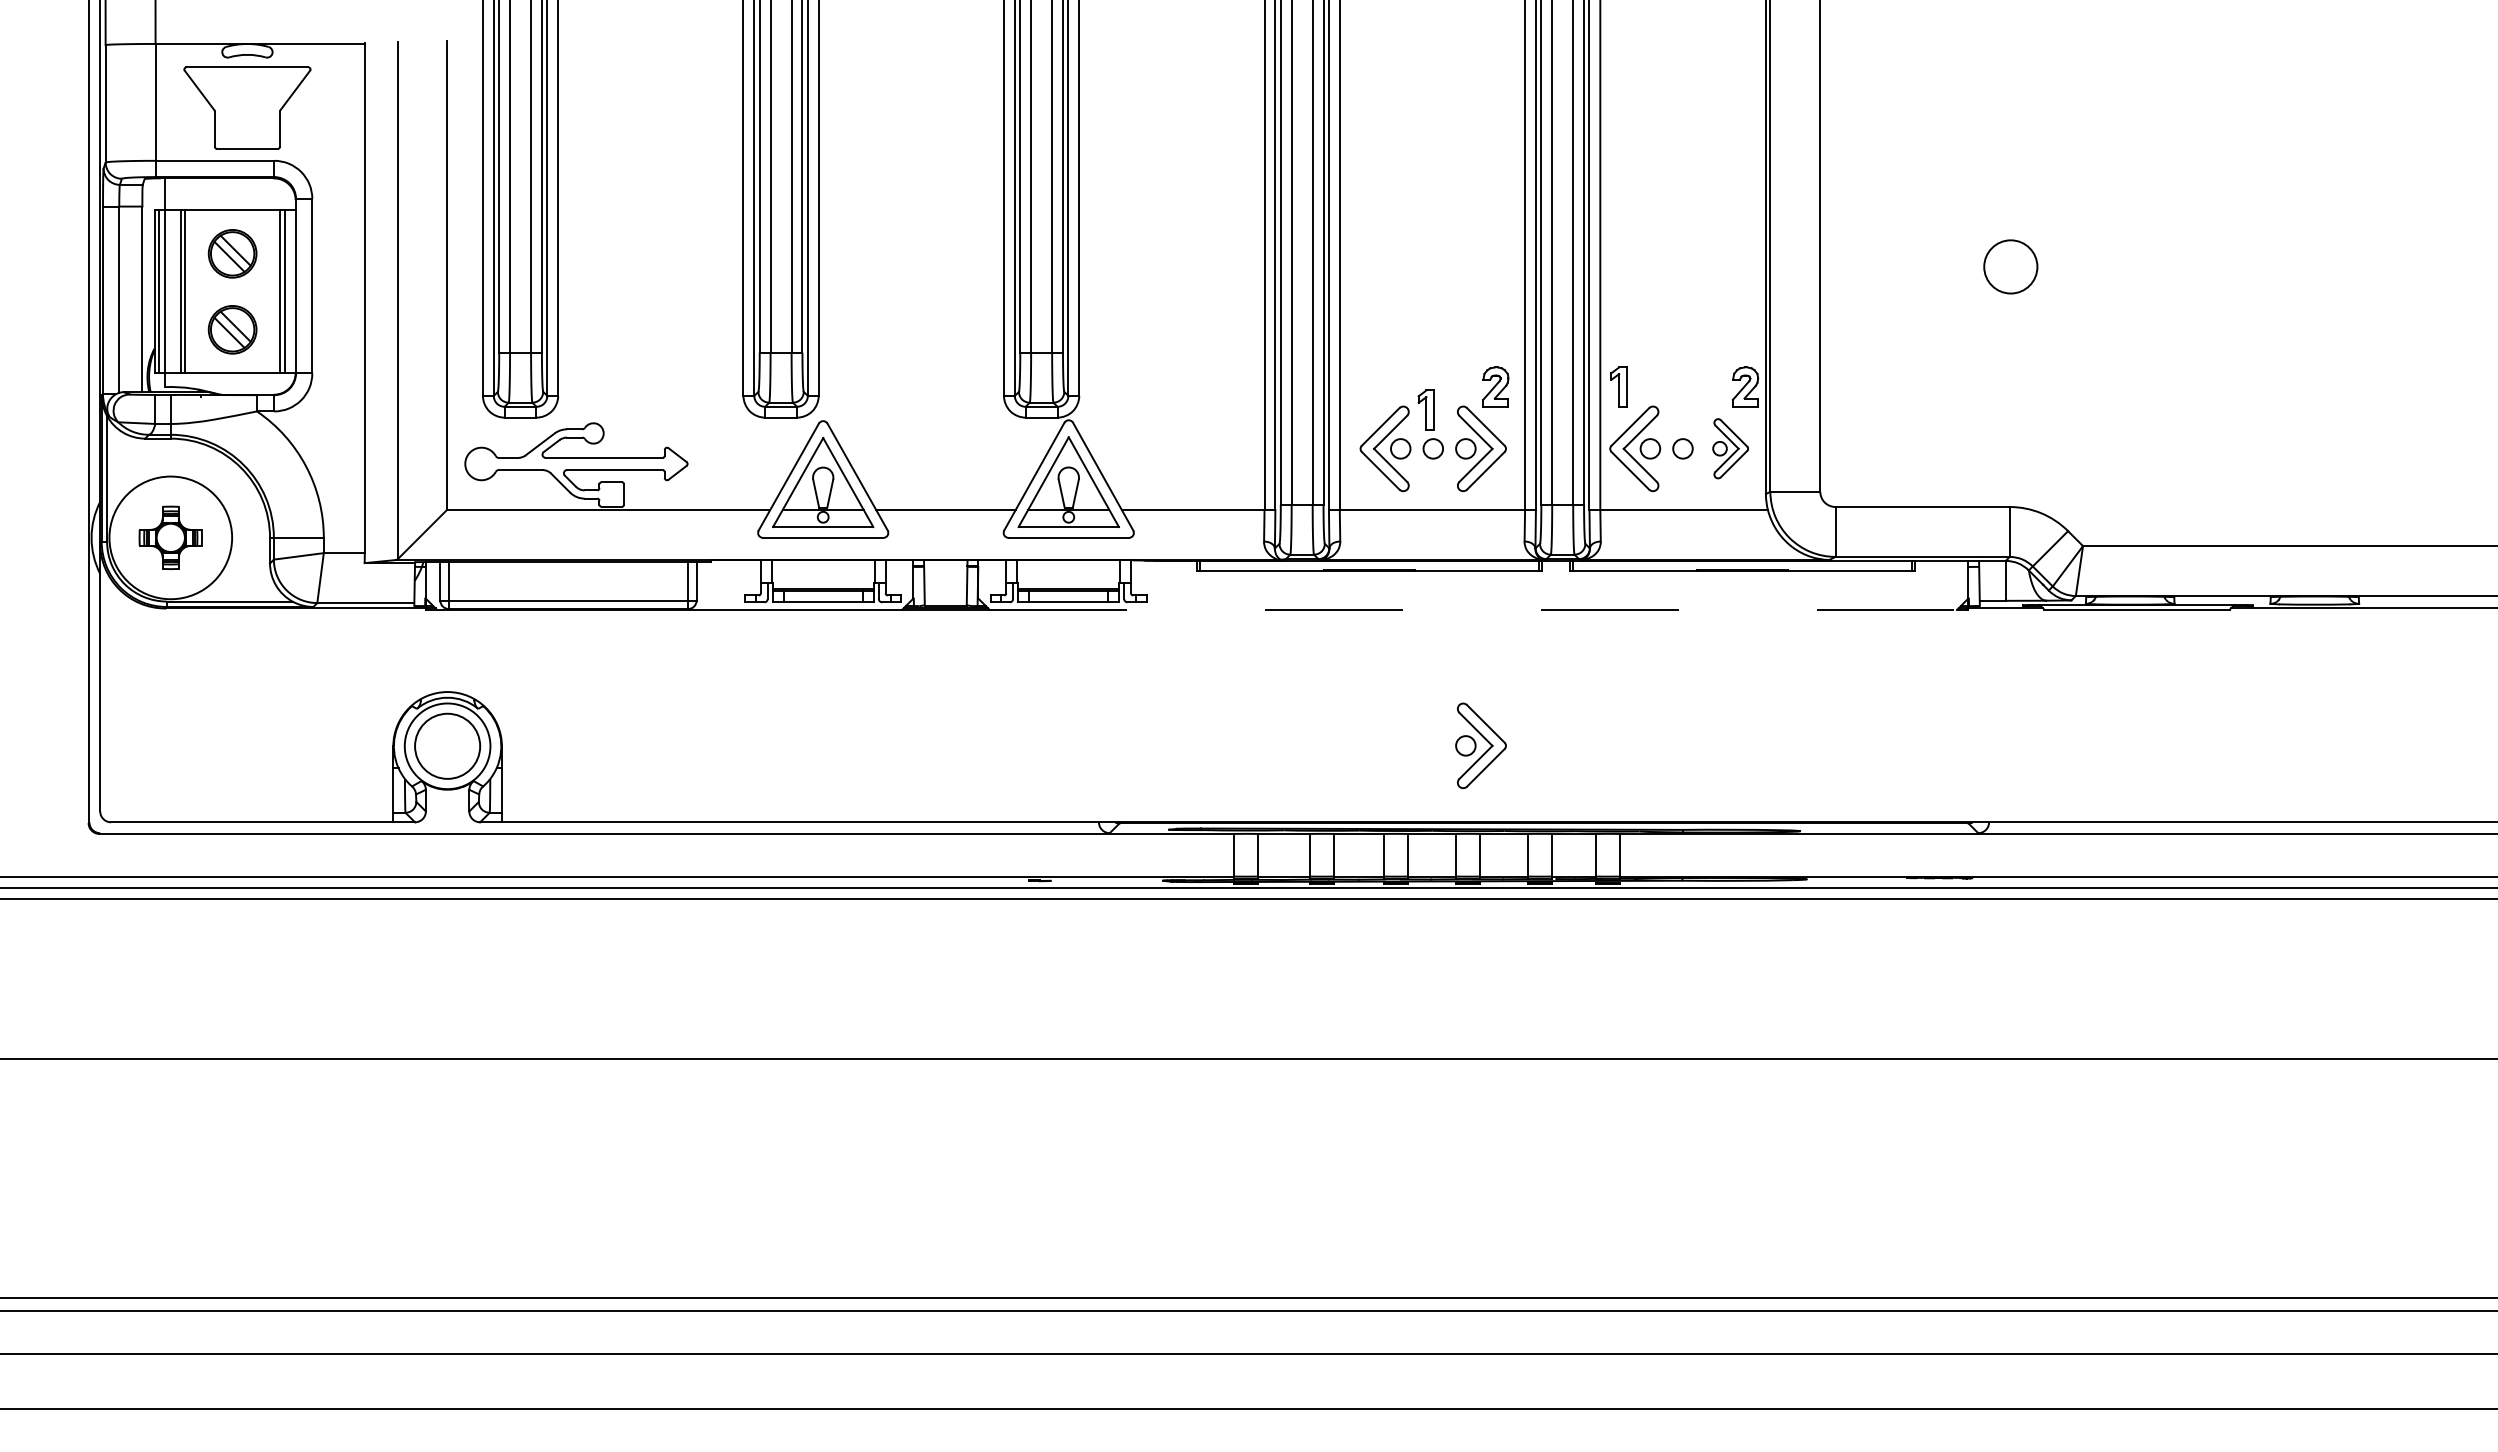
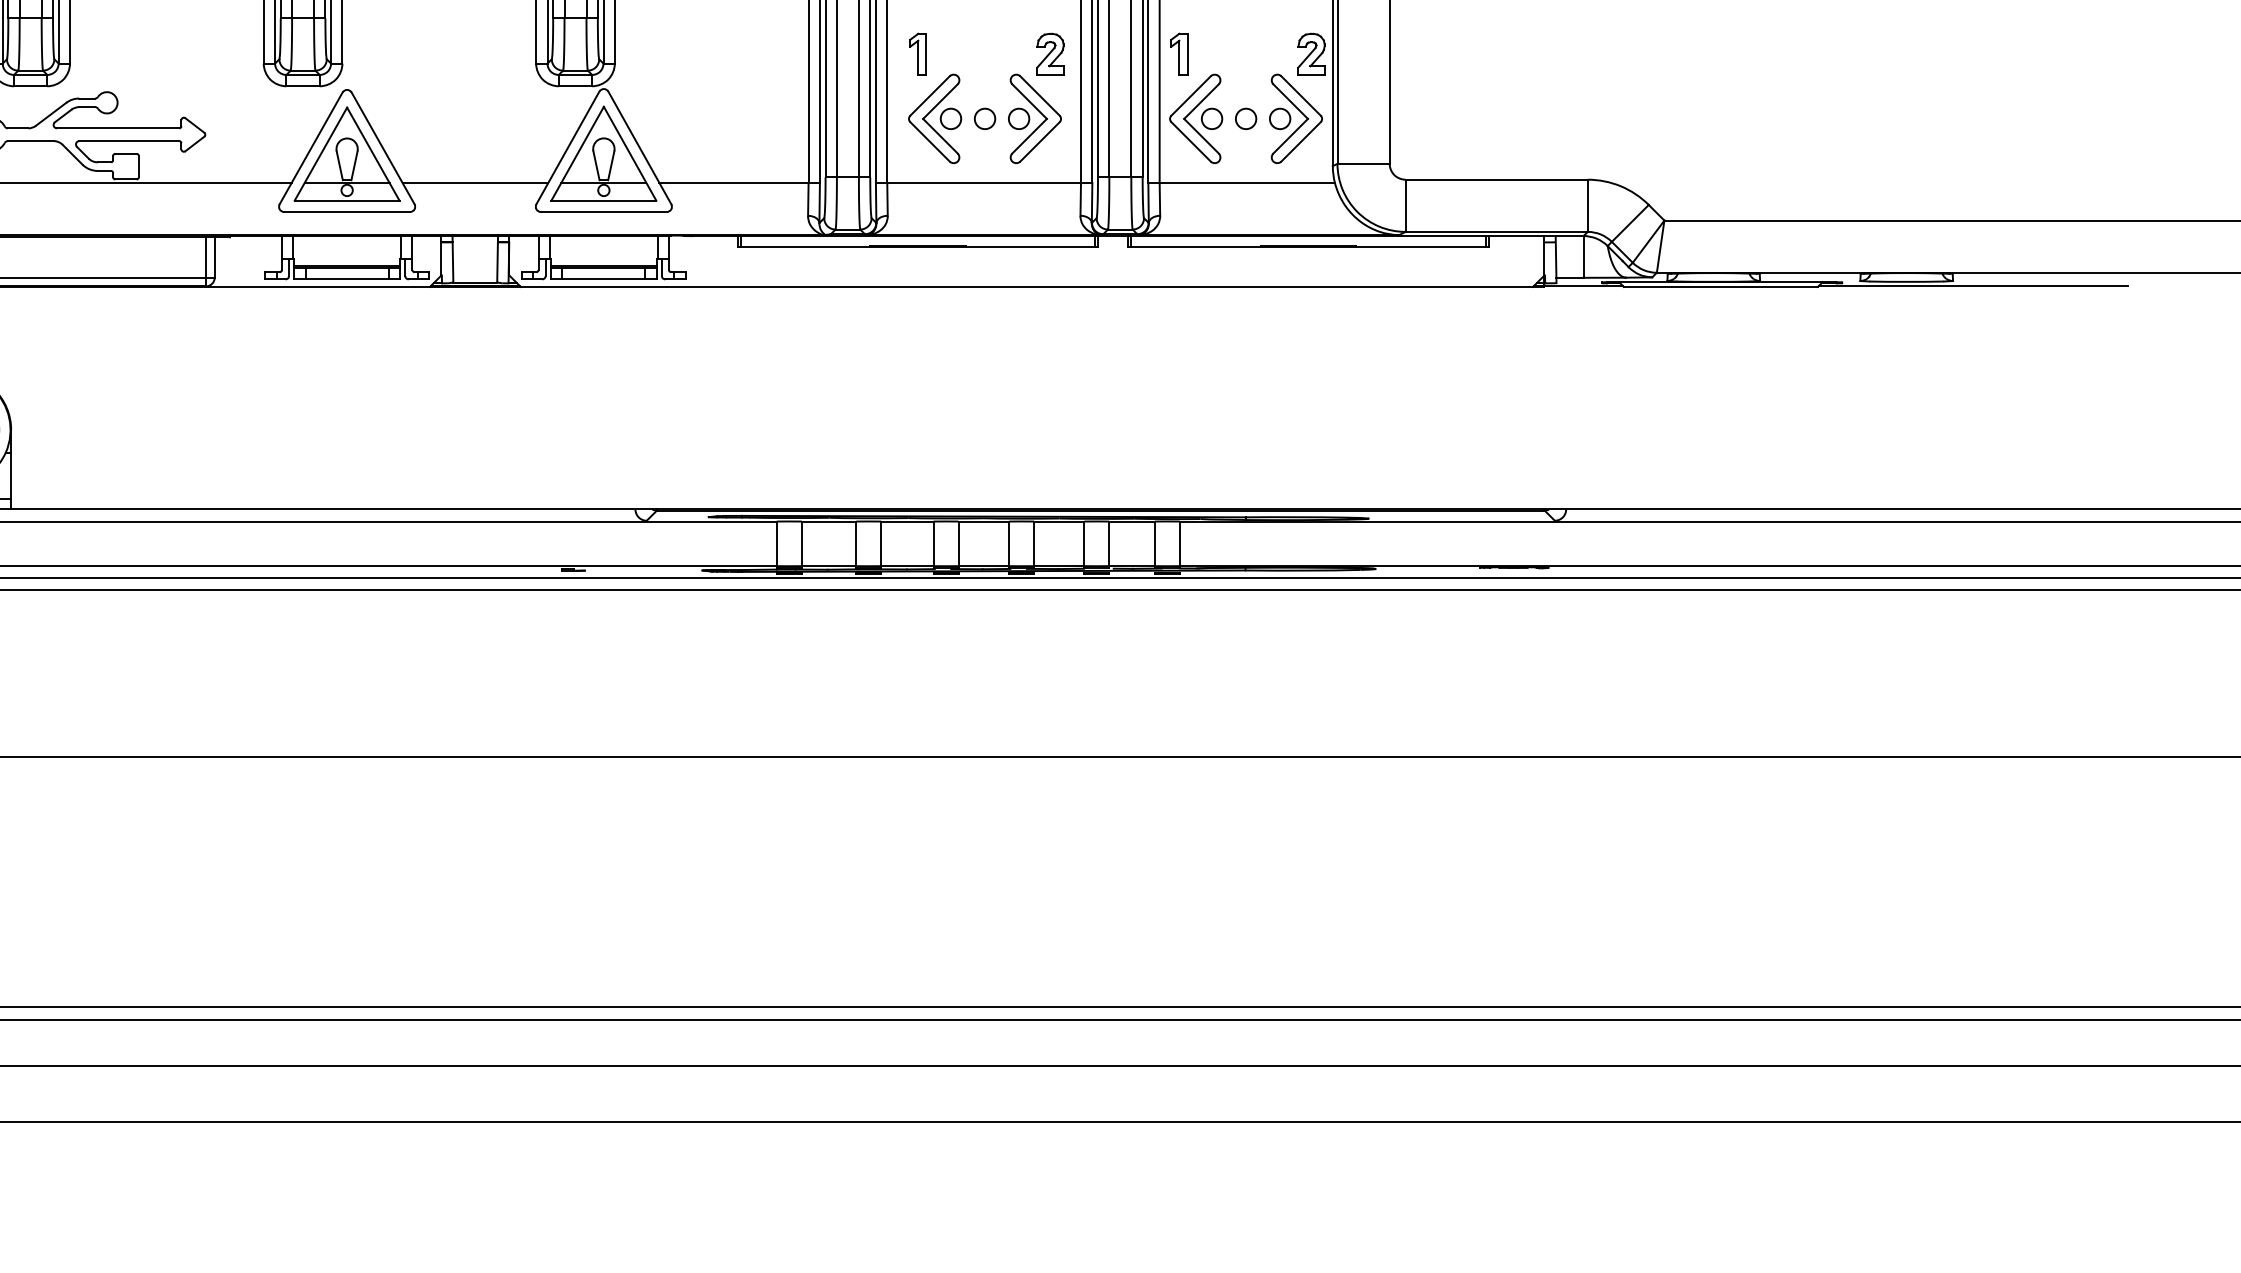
part: (1425, 409) -> (917, 53), moved
part: (1730, 448) -> (1295, 118), size x1.43
line: (1473, 609) -> (1027, 286), dashed -> solid
part: (1480, 745) -> (1034, 429), removed

